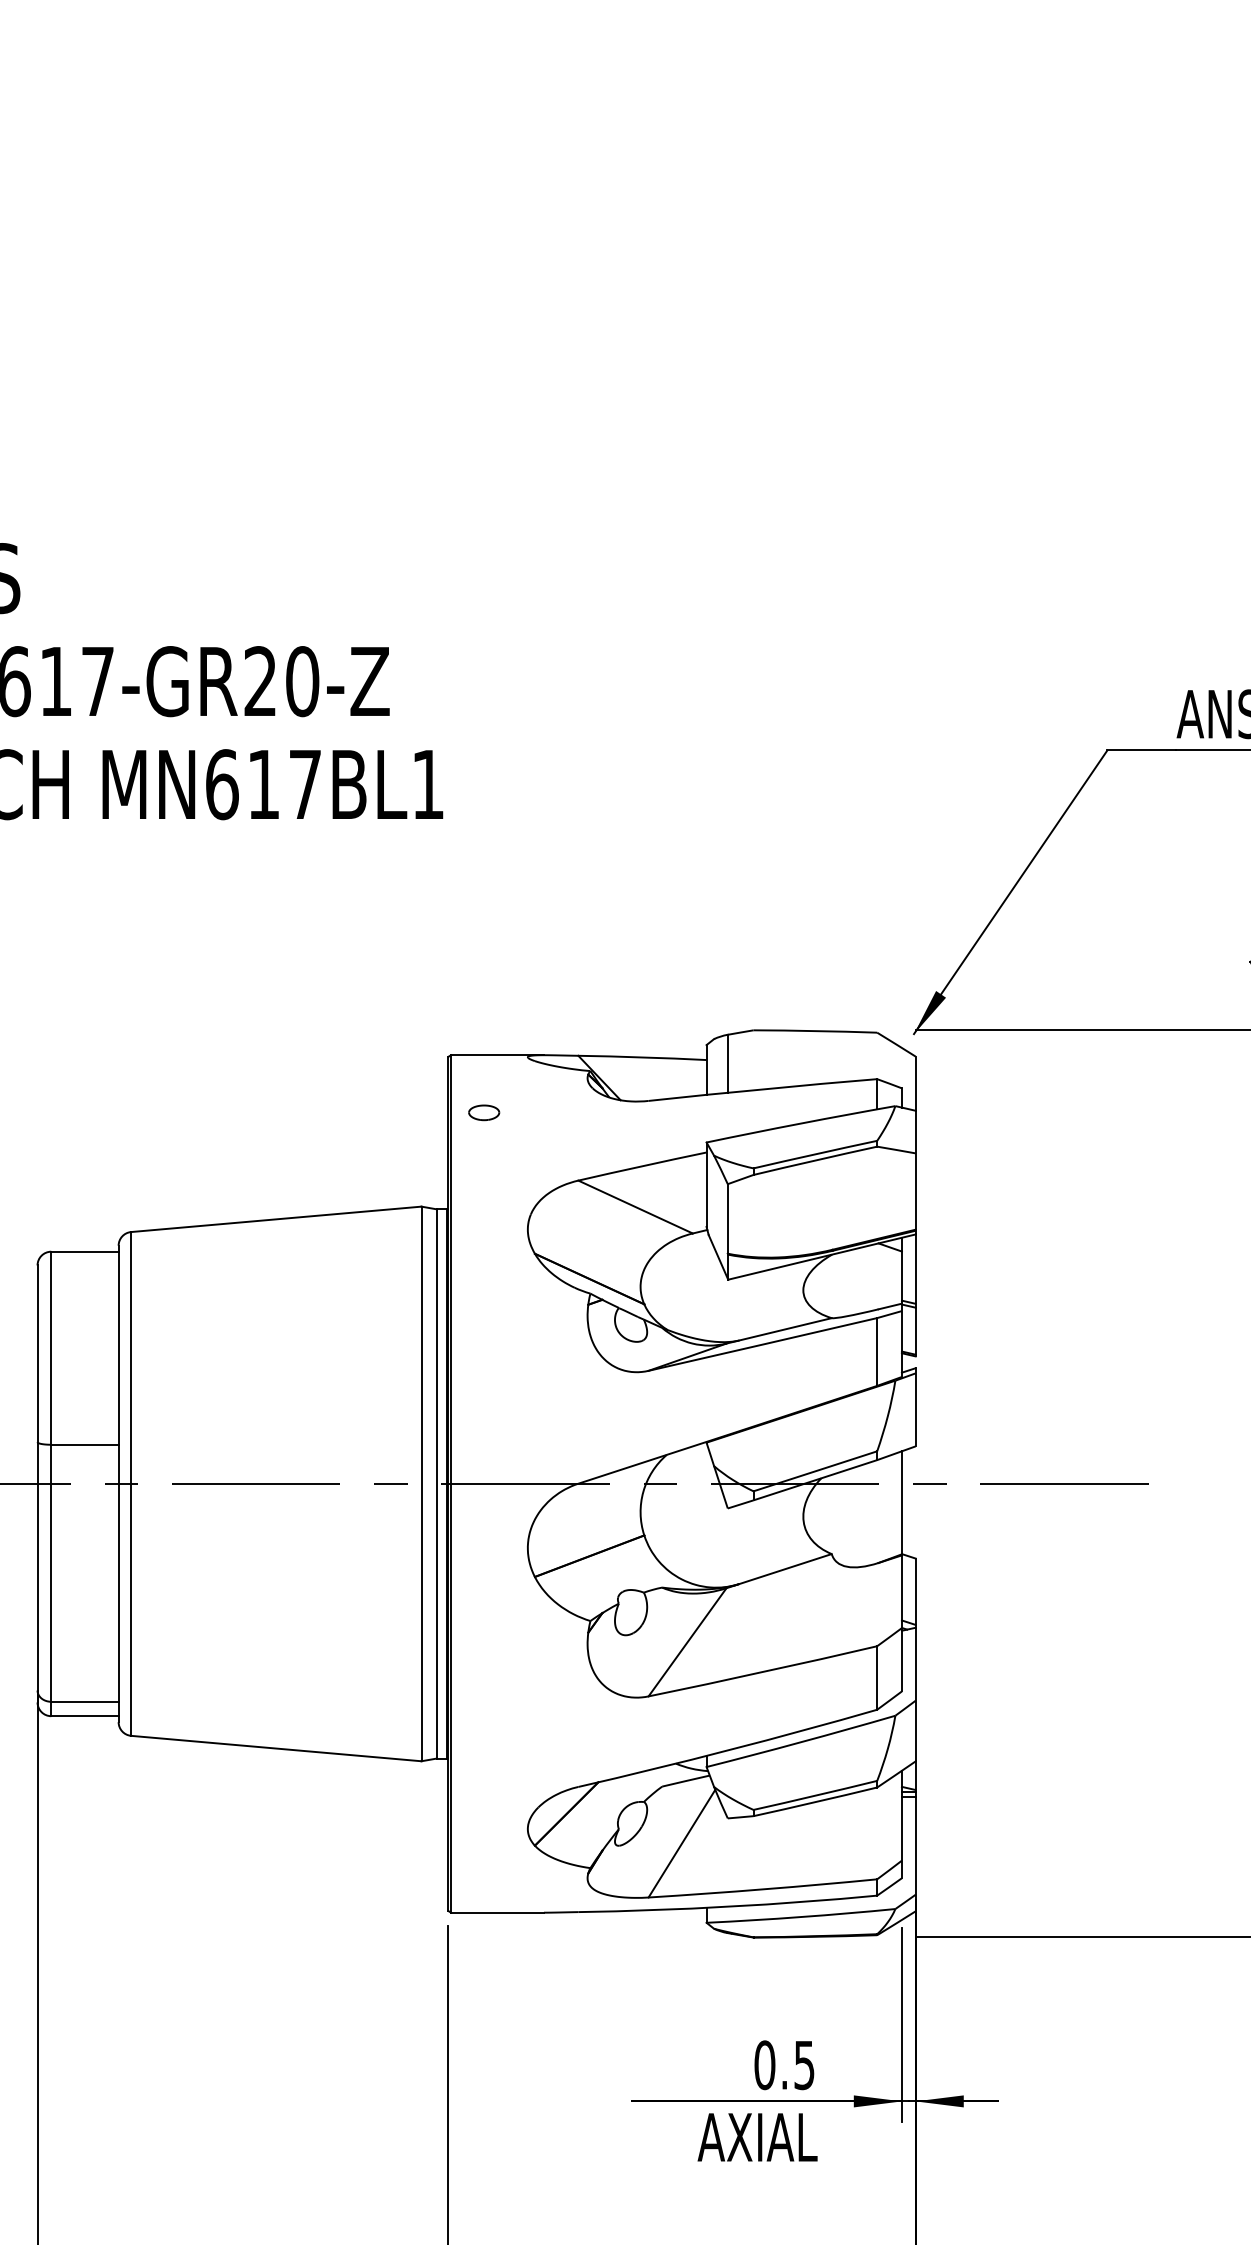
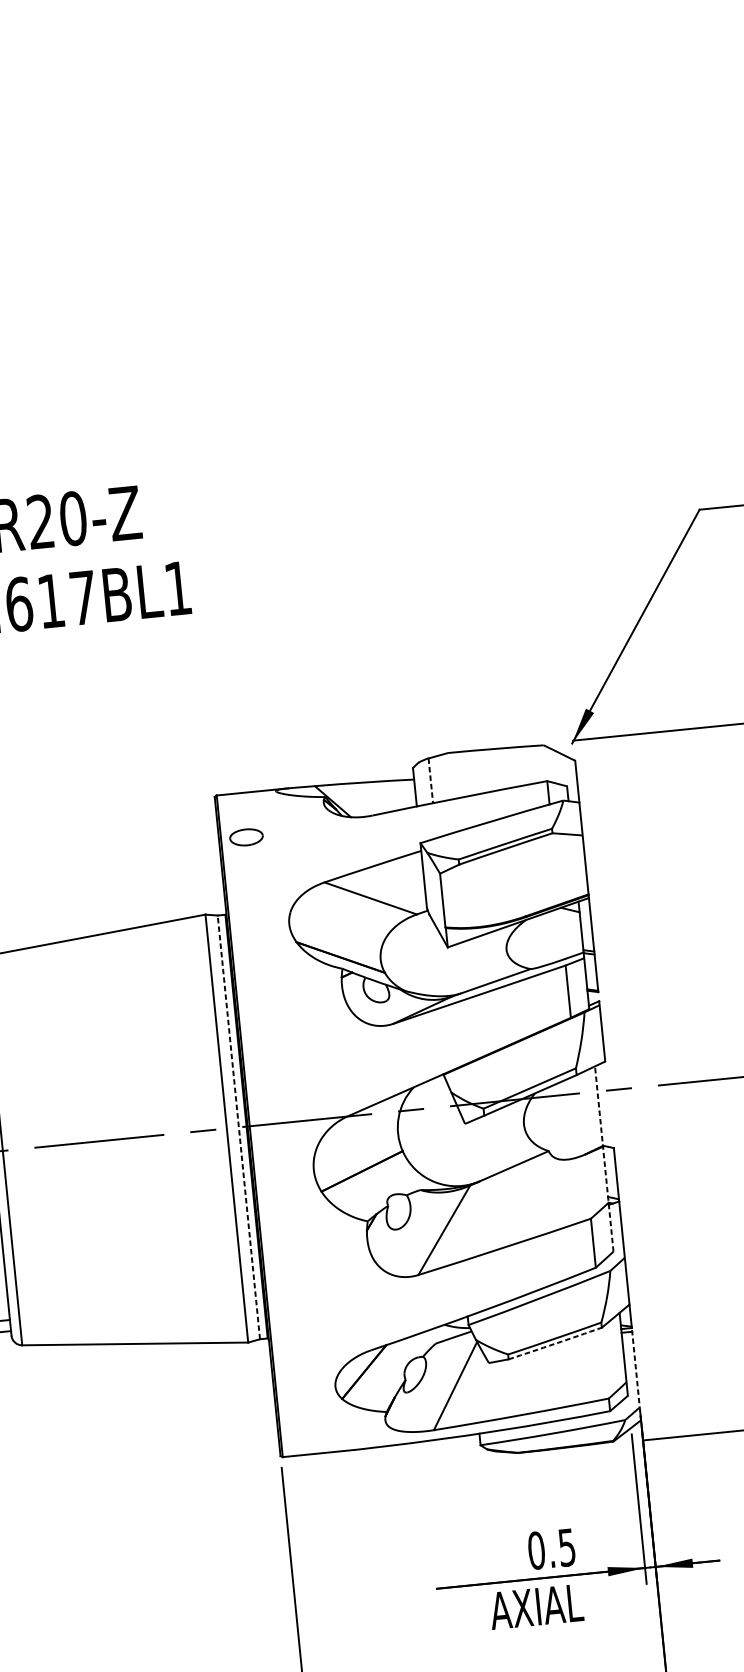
line: (727, 1063) -> (430, 780), solid -> dashed
part: (484, 1112) -> (246, 837), size x1.4
line: (437, 1483) -> (239, 1127), solid -> dashed
line: (901, 1570) -> (603, 1158), solid -> dashed
arc: (815, 1802) -> (555, 1344), solid -> dashed
line: (915, 1851) -> (636, 1374), solid -> dashed

